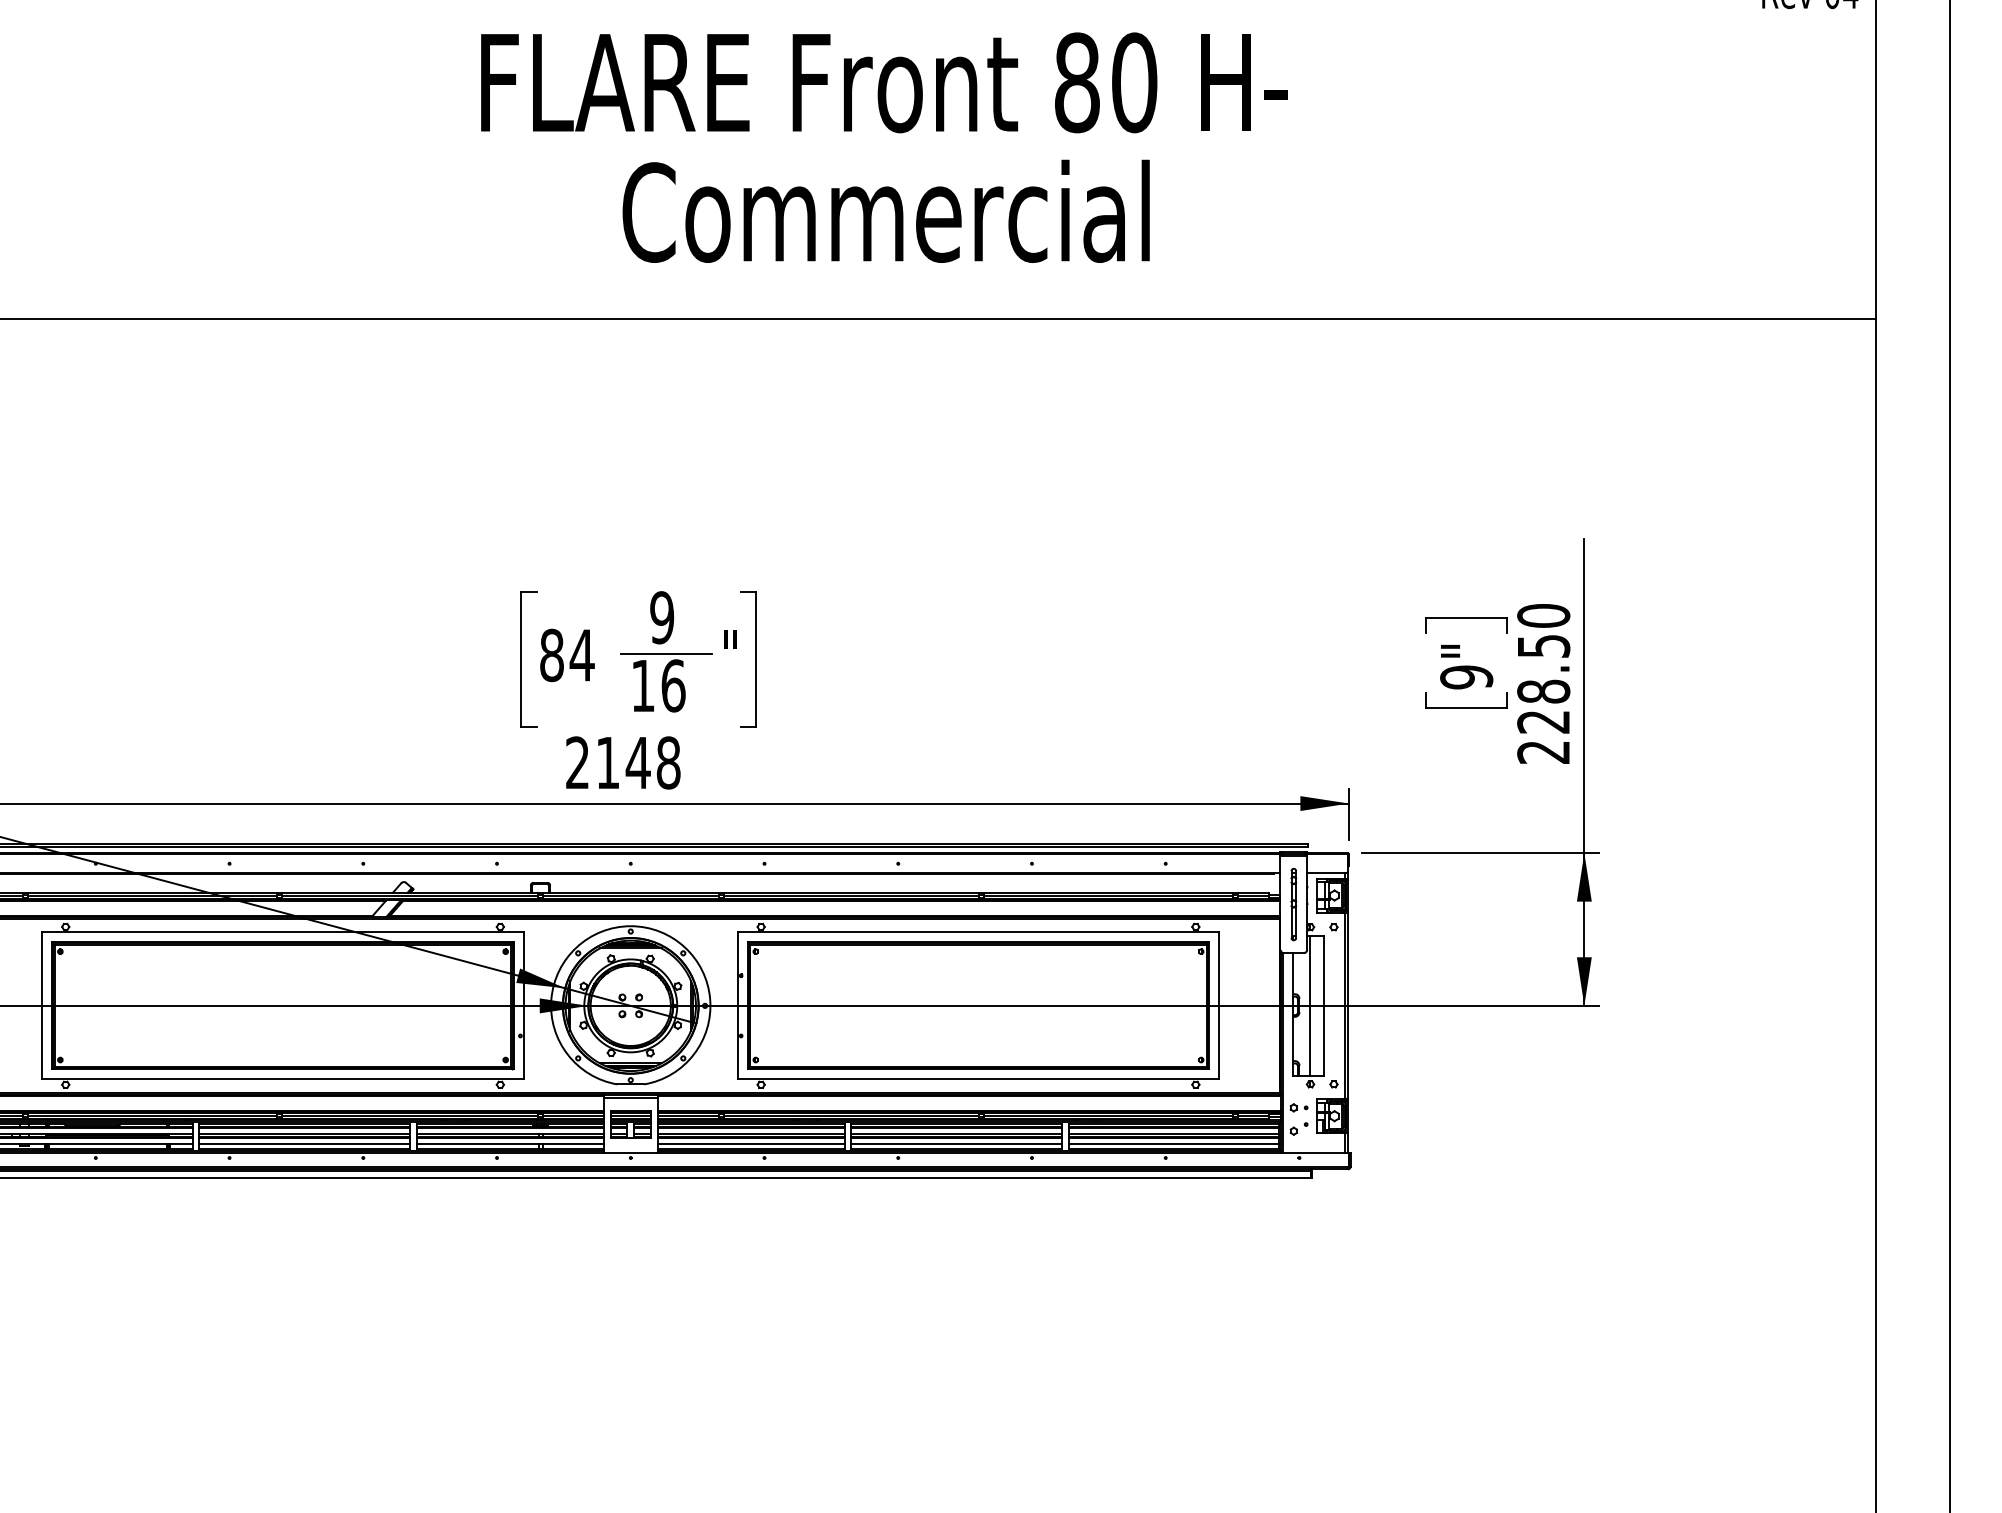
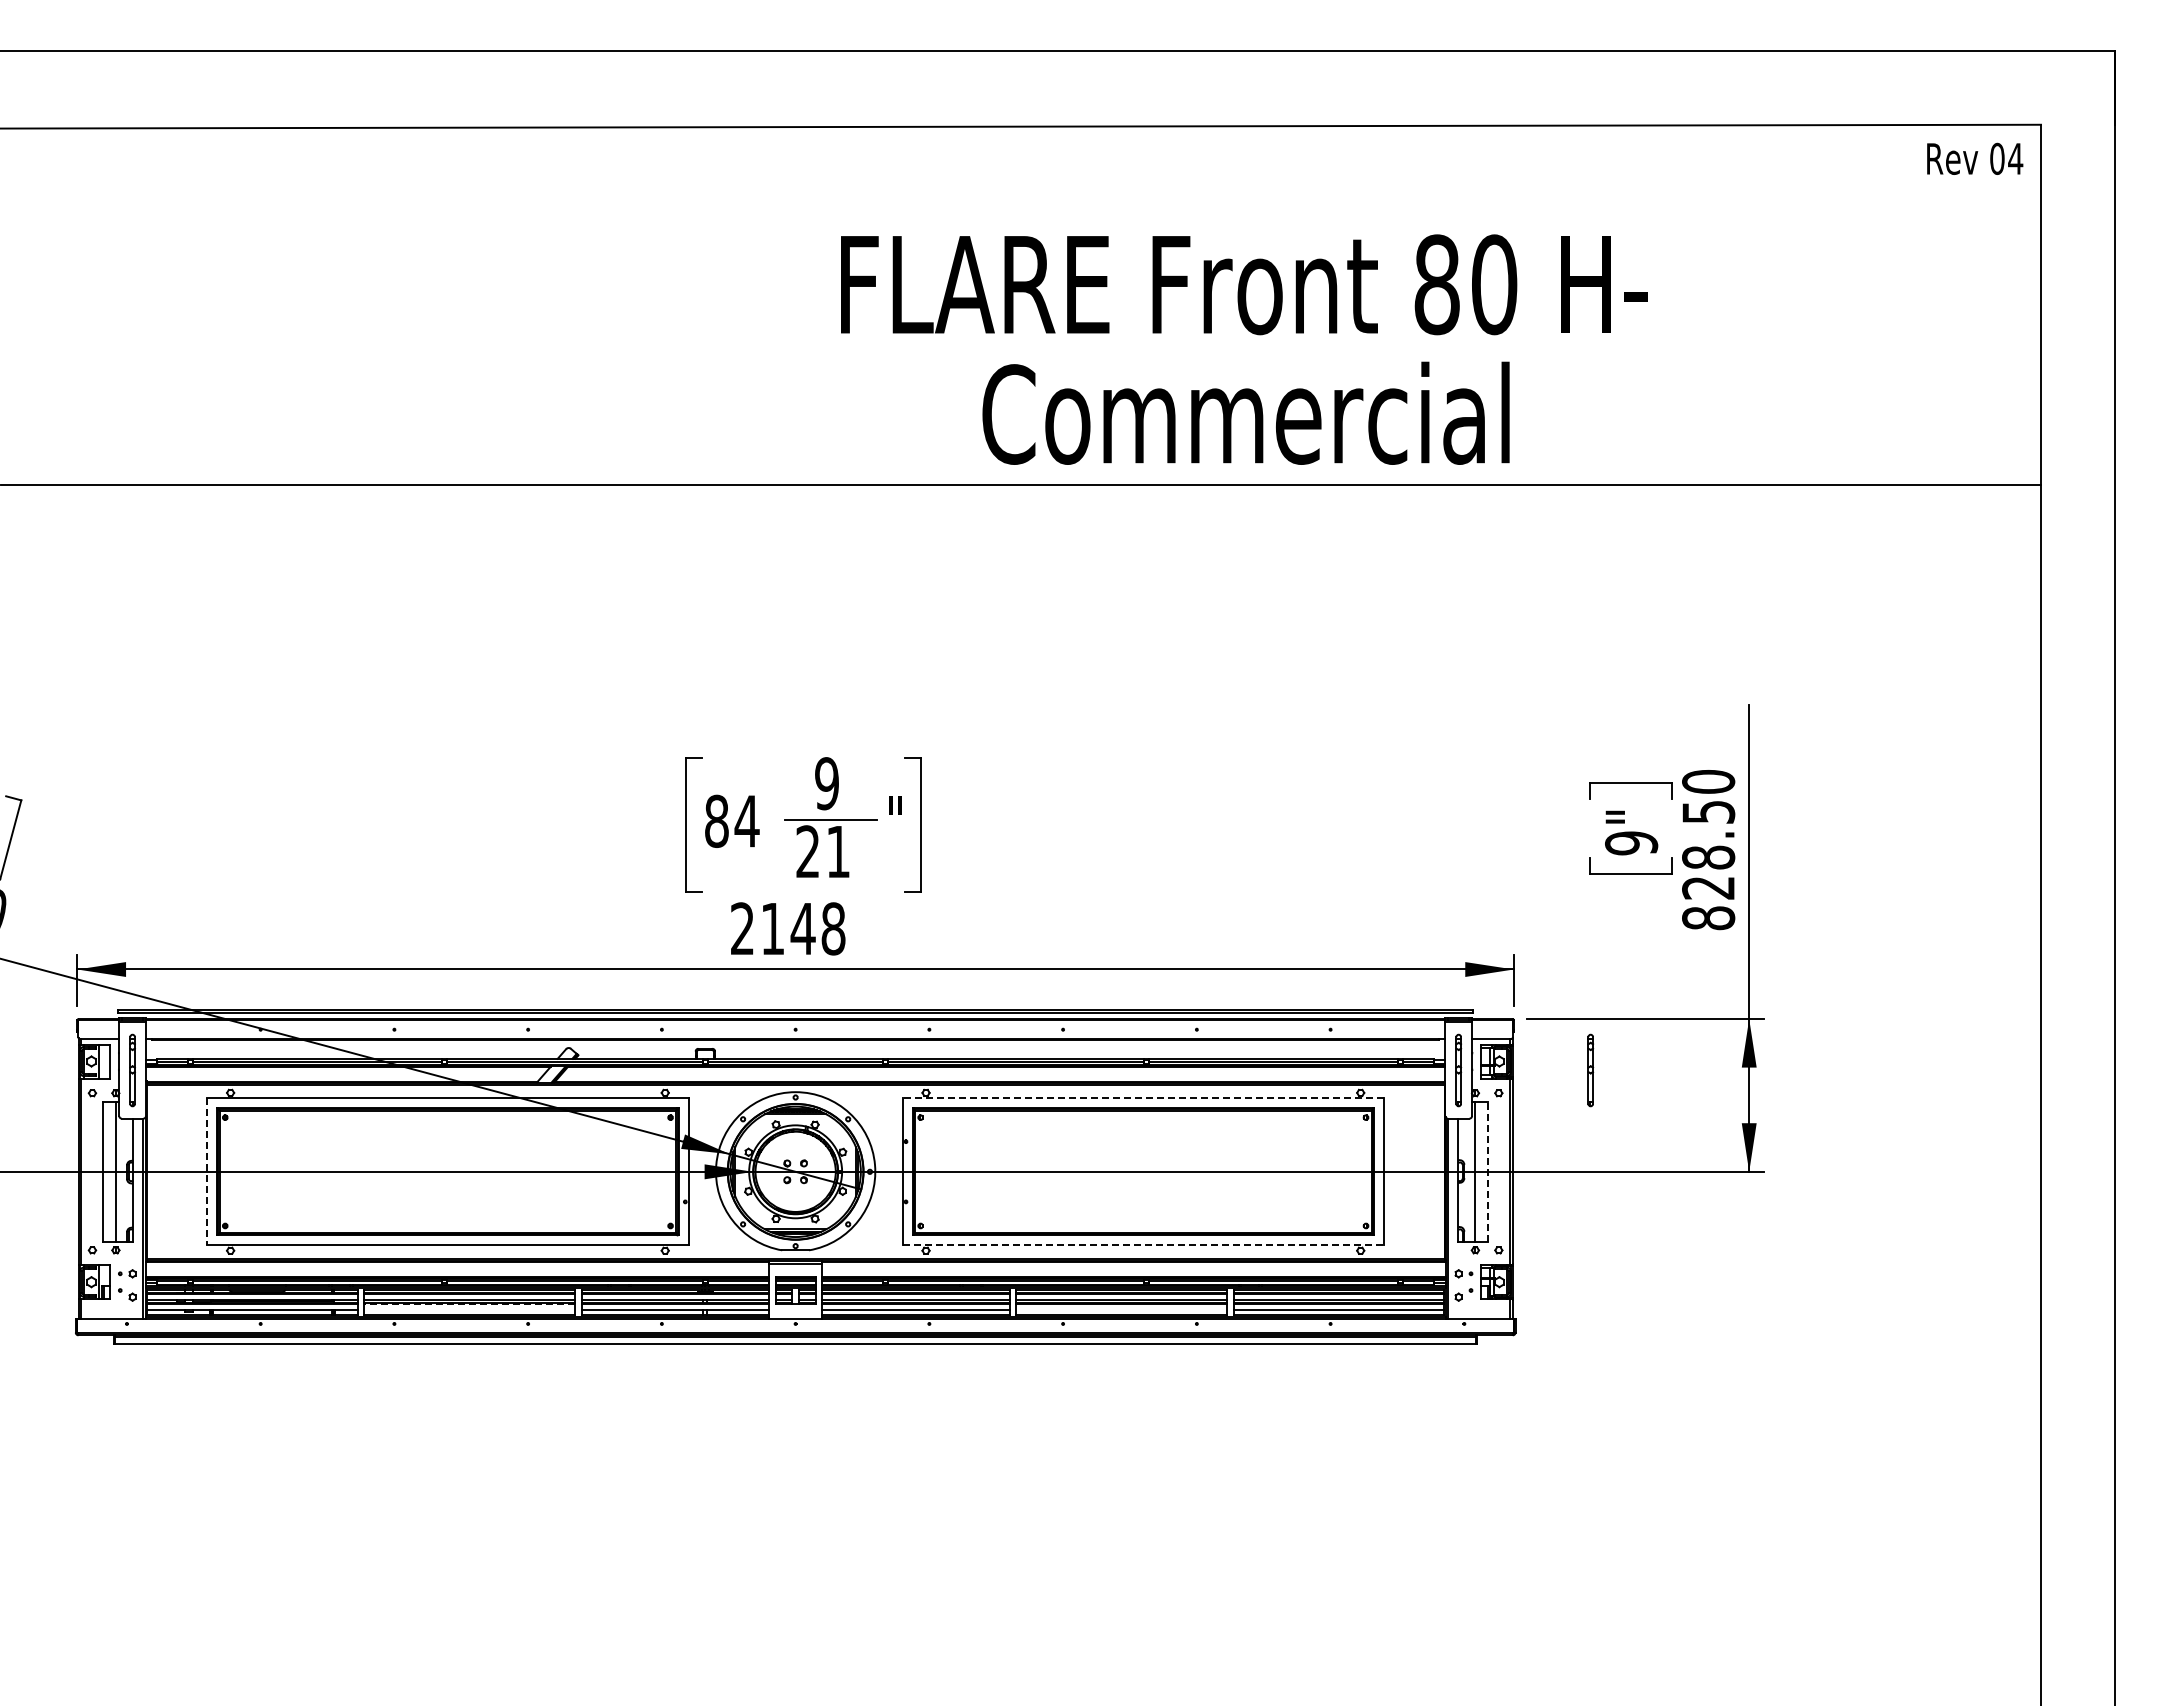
text: (884, 147) -> (1244, 349), moved
text: (658, 685) -> (823, 851), 16 -> 21
text: (1543, 752) -> (1708, 918), 228.50 -> 828.50
part: (1425, 904) -> (1590, 1070), added
line: (978, 932) -> (1143, 1098), solid -> dashed
line: (42, 1005) -> (207, 1171), solid -> dashed
line: (1323, 1005) -> (1488, 1171), solid -> dashed
line: (978, 1079) -> (1143, 1245), solid -> dashed
line: (304, 1138) -> (469, 1304), solid -> dashed
line: (304, 1144) -> (469, 1310), removed
line: (956, 1144) -> (1121, 1310), removed

